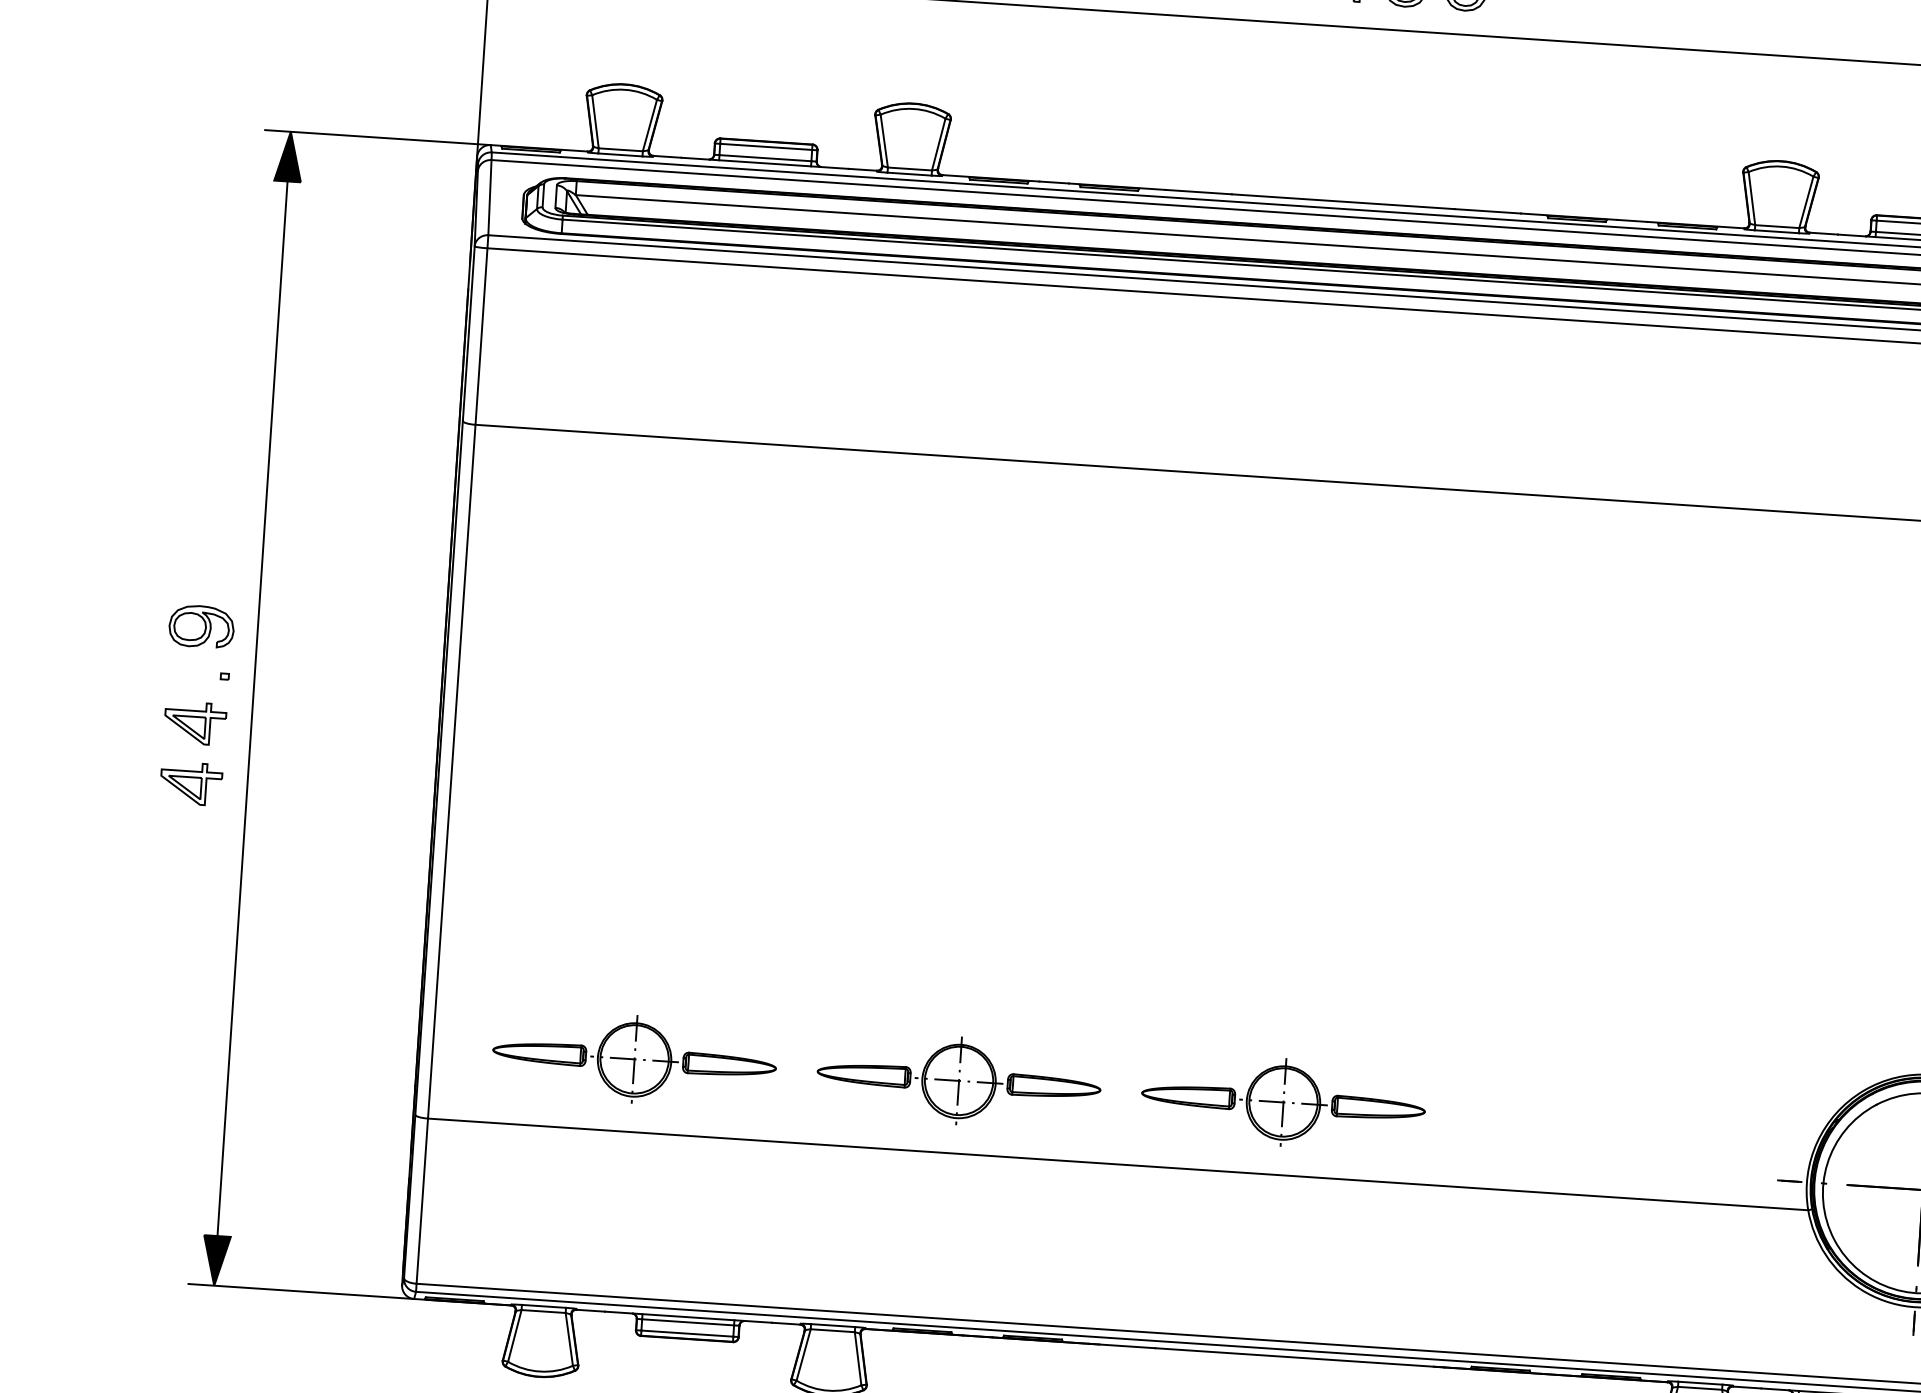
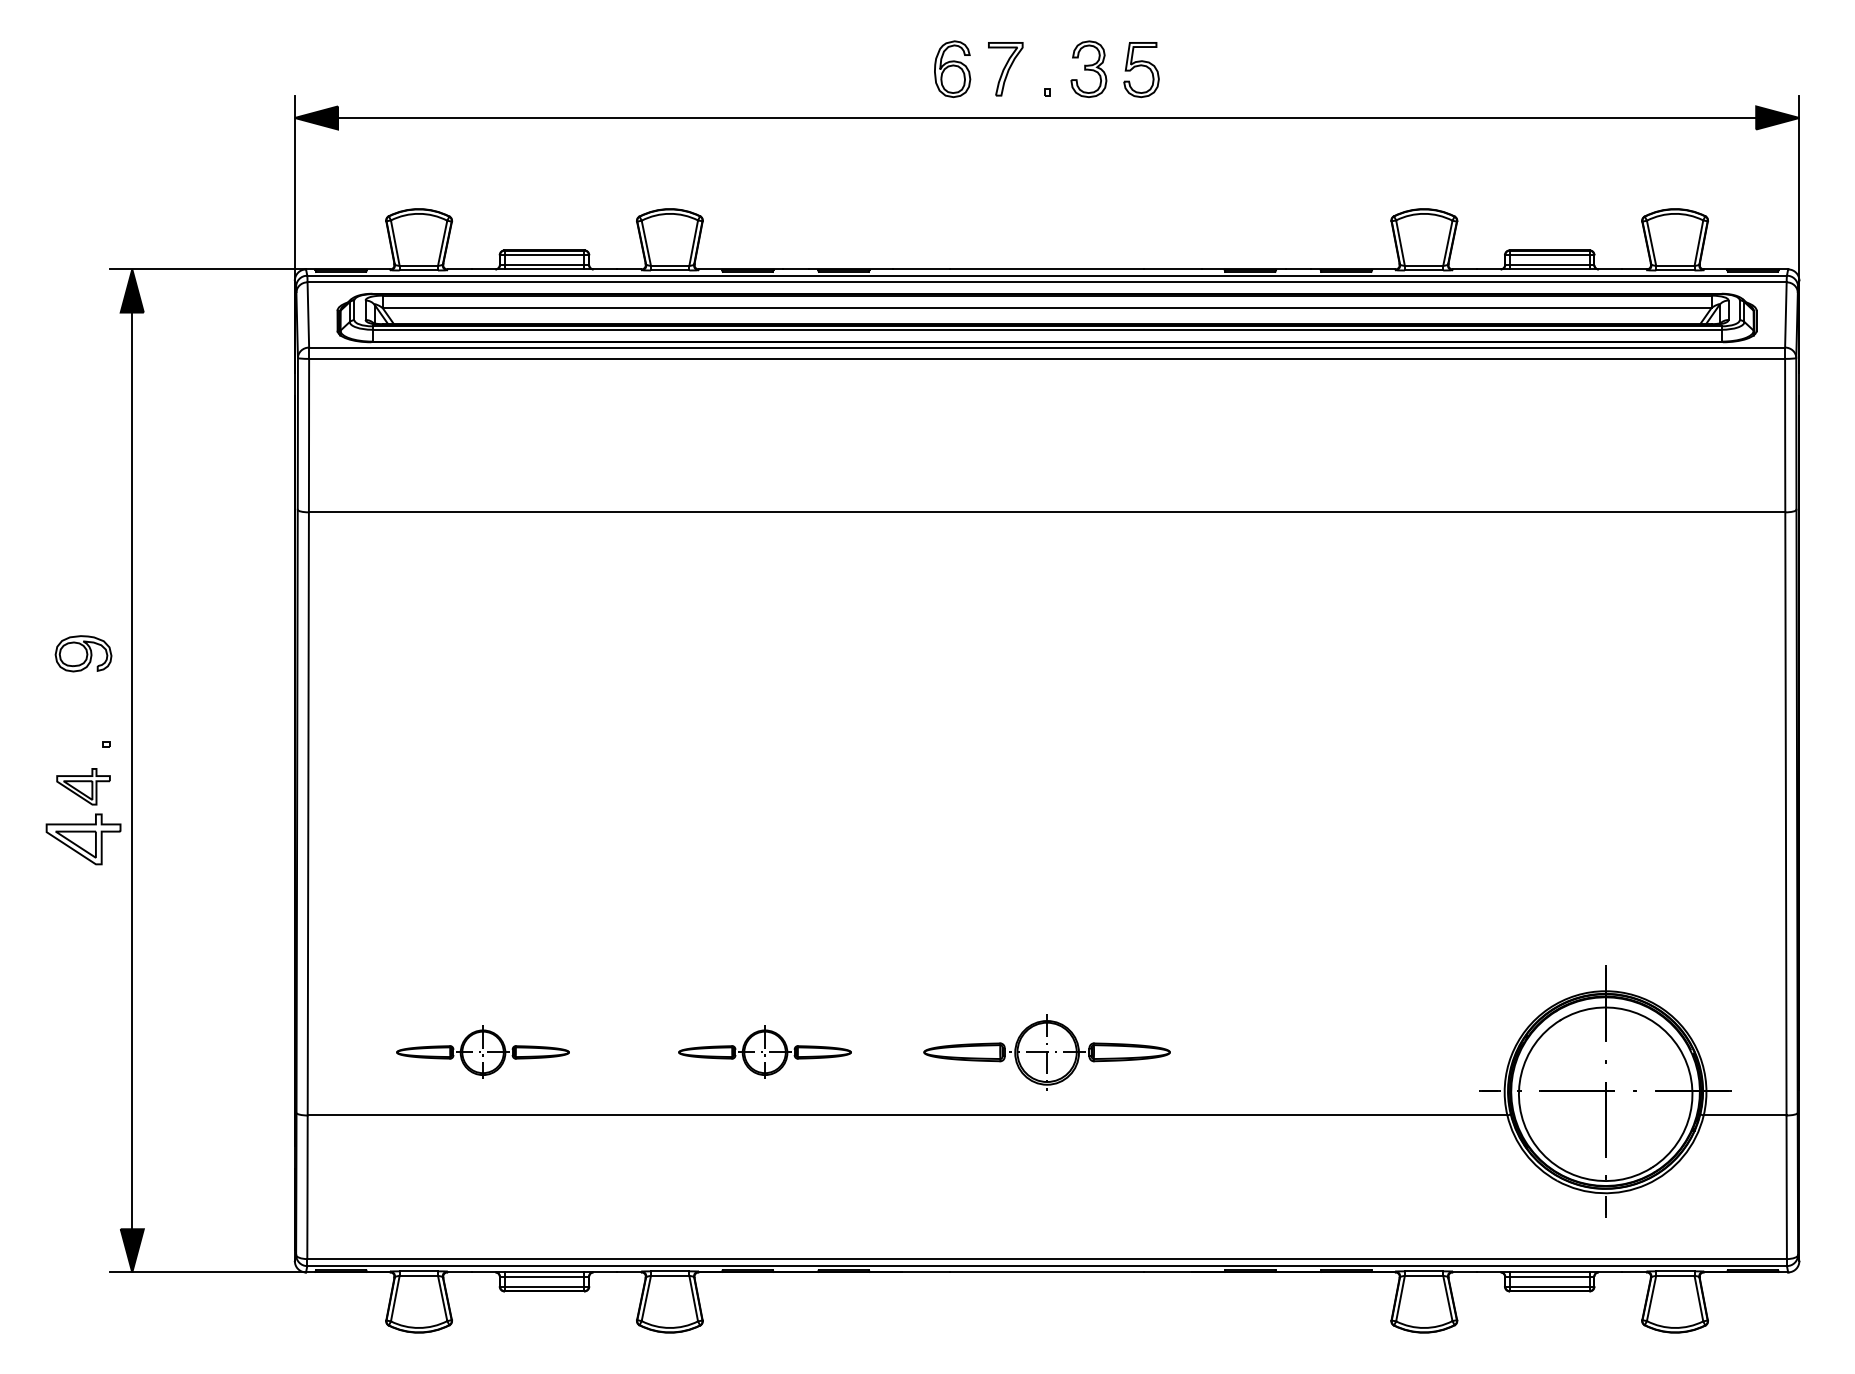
part: (201, 626) -> (83, 653), moved
part: (191, 782) -> (83, 838), size x1.4
part: (633, 1059) -> (482, 1052), size x0.7
part: (958, 1081) -> (764, 1052), size x0.7

